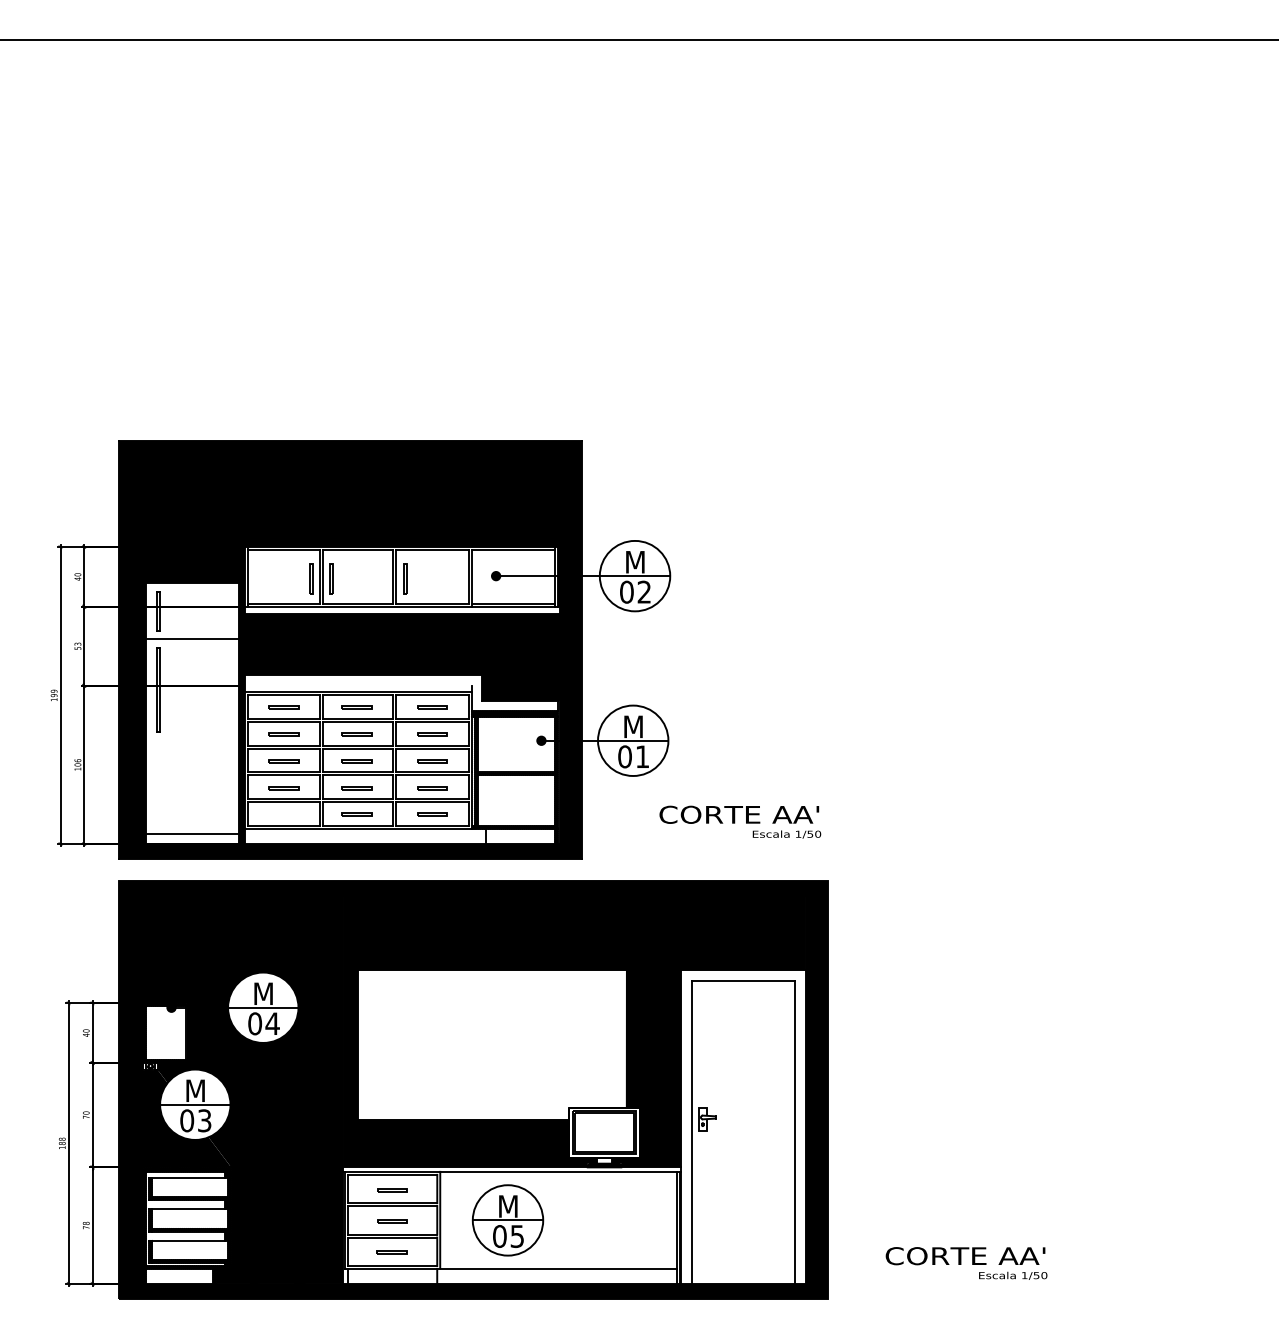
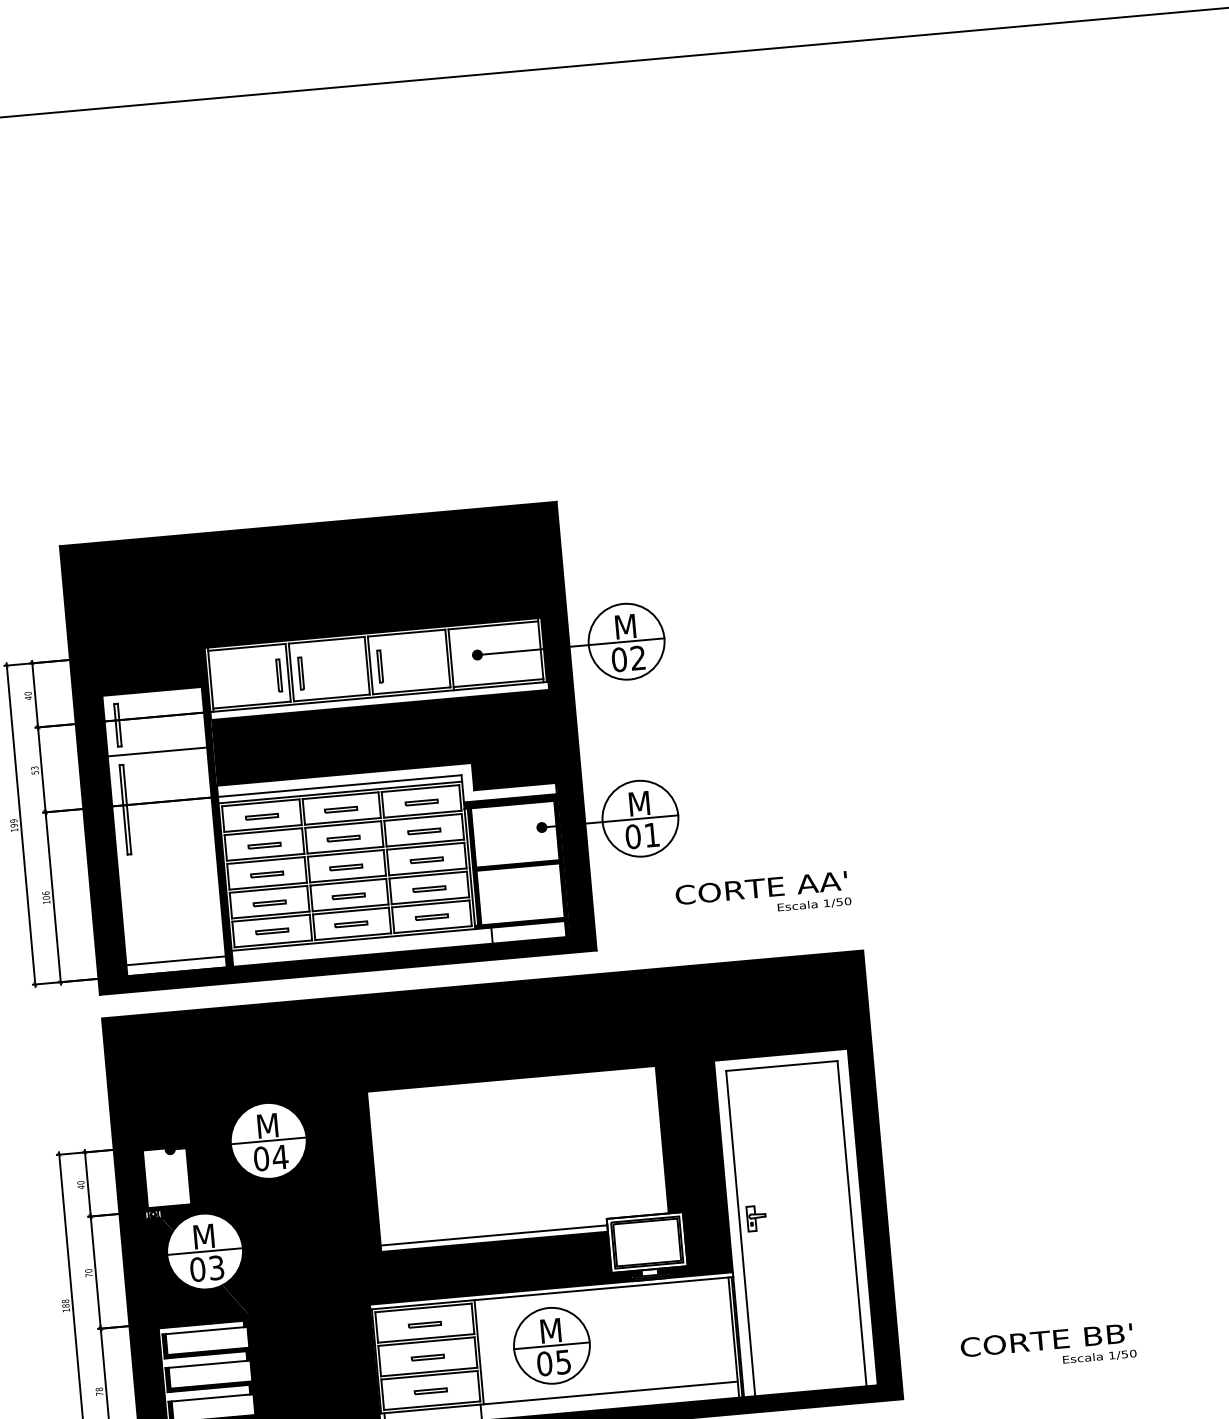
line: (357, 685) -> (339, 785), added
line: (283, 813) -> (271, 930), added
line: (463, 1113) -> (493, 1235), added
text: (962, 1255) -> (1043, 1339), CORTE AA' -> CORTE BB'

